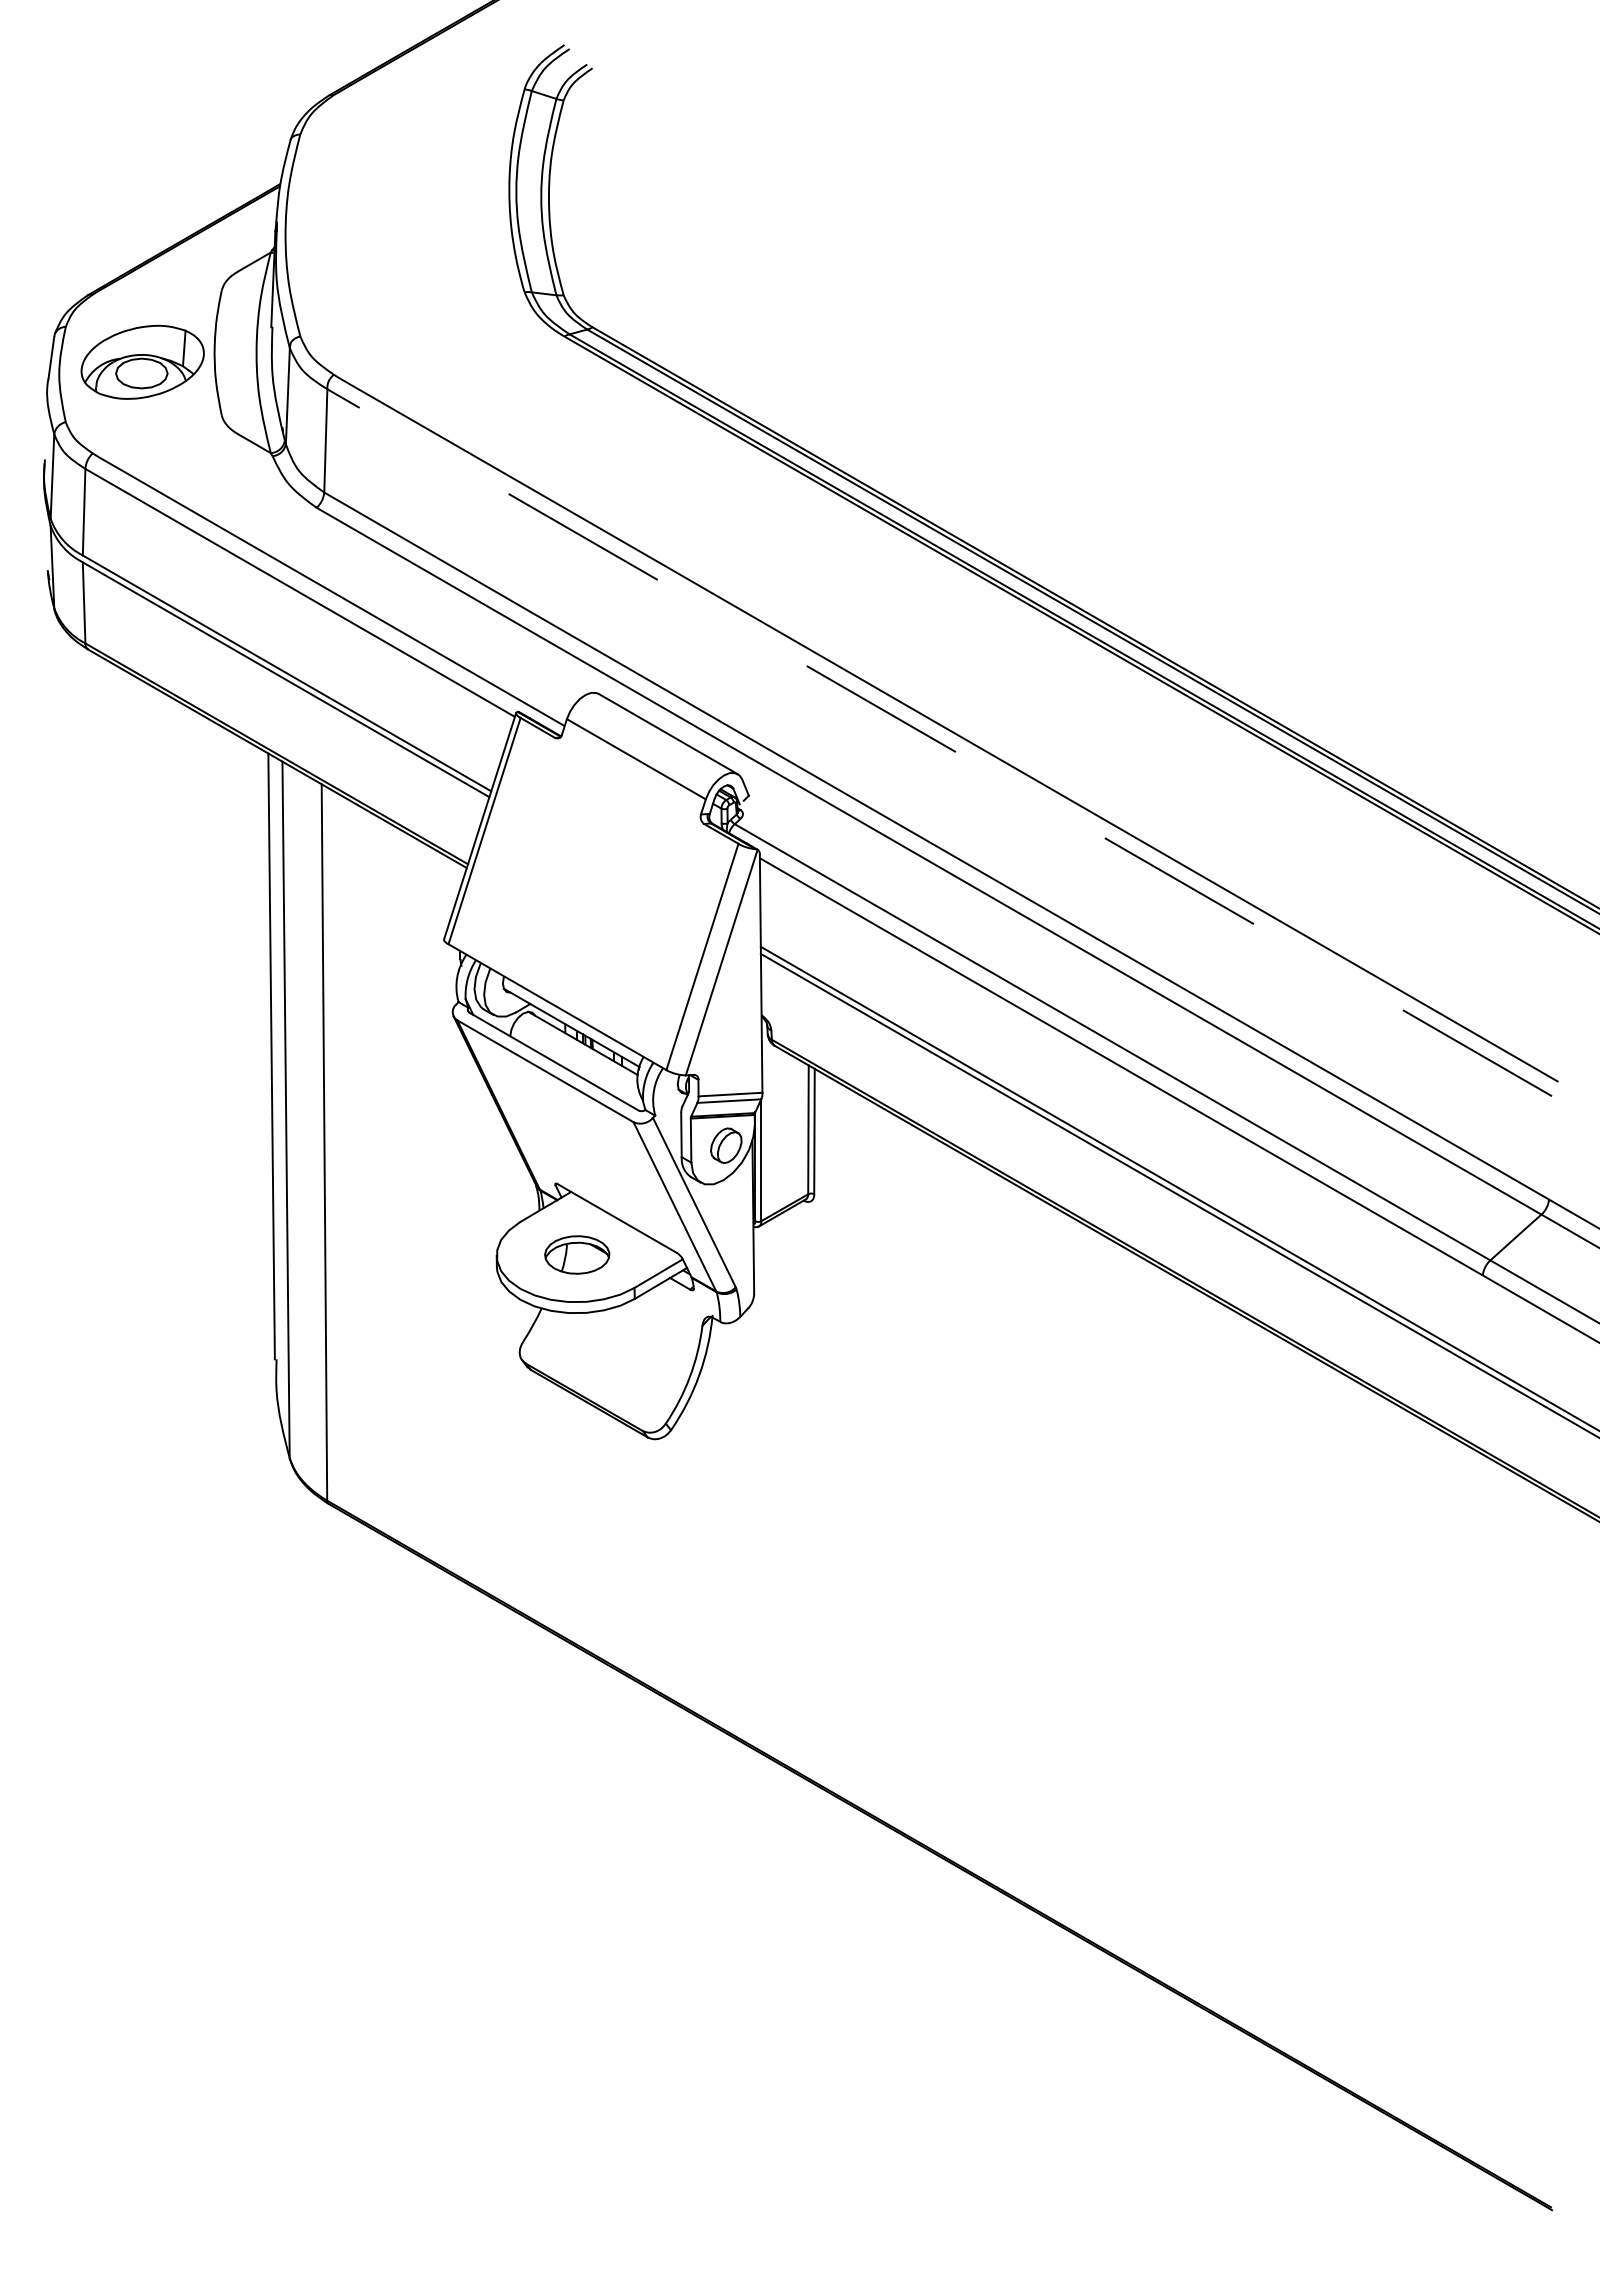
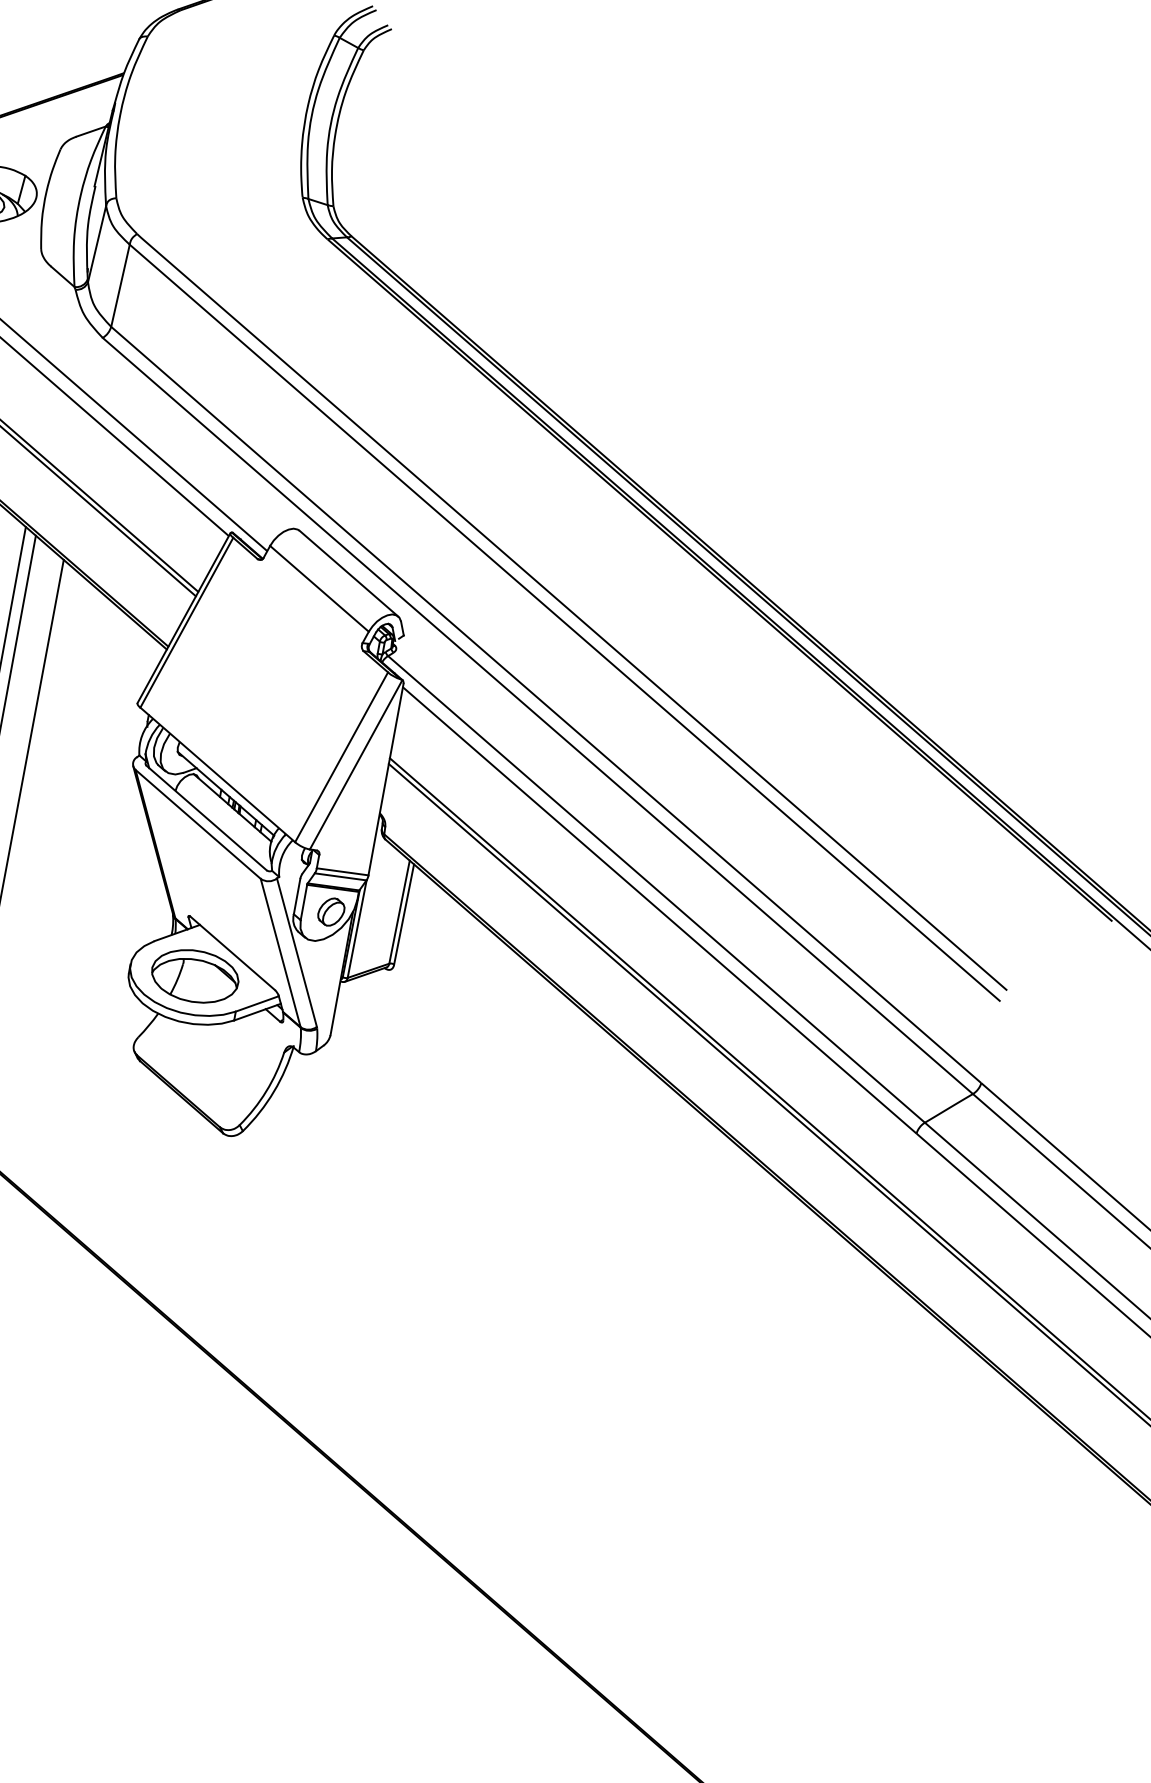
line: (939, 742) -> (564, 622), dashed -> solid
part: (576, 1254) -> (194, 975), size x1.67

